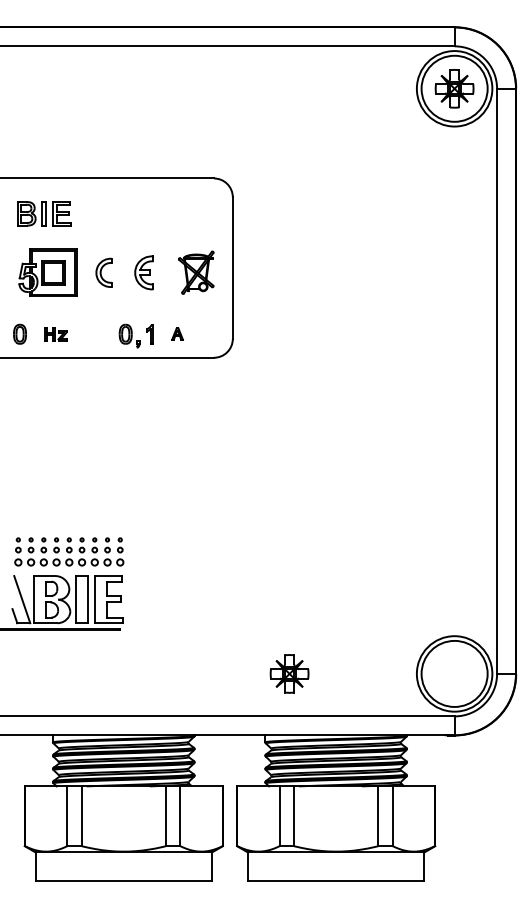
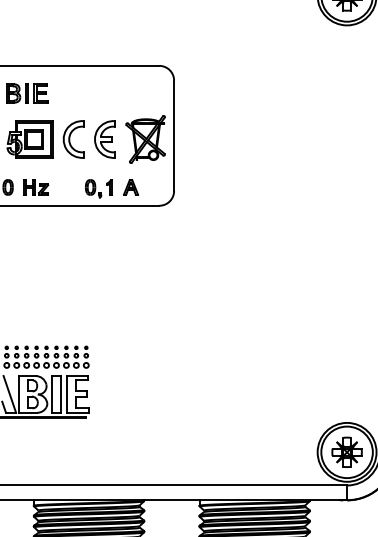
part: (103, 272) -> (73, 139), size x1.67
part: (143, 272) -> (104, 139), size x1.43
part: (195, 272) -> (144, 139), size x1.43
part: (177, 333) -> (130, 186), size x1.67
part: (55, 334) -> (35, 187), size x1.43
part: (289, 673) -> (347, 452), moved

